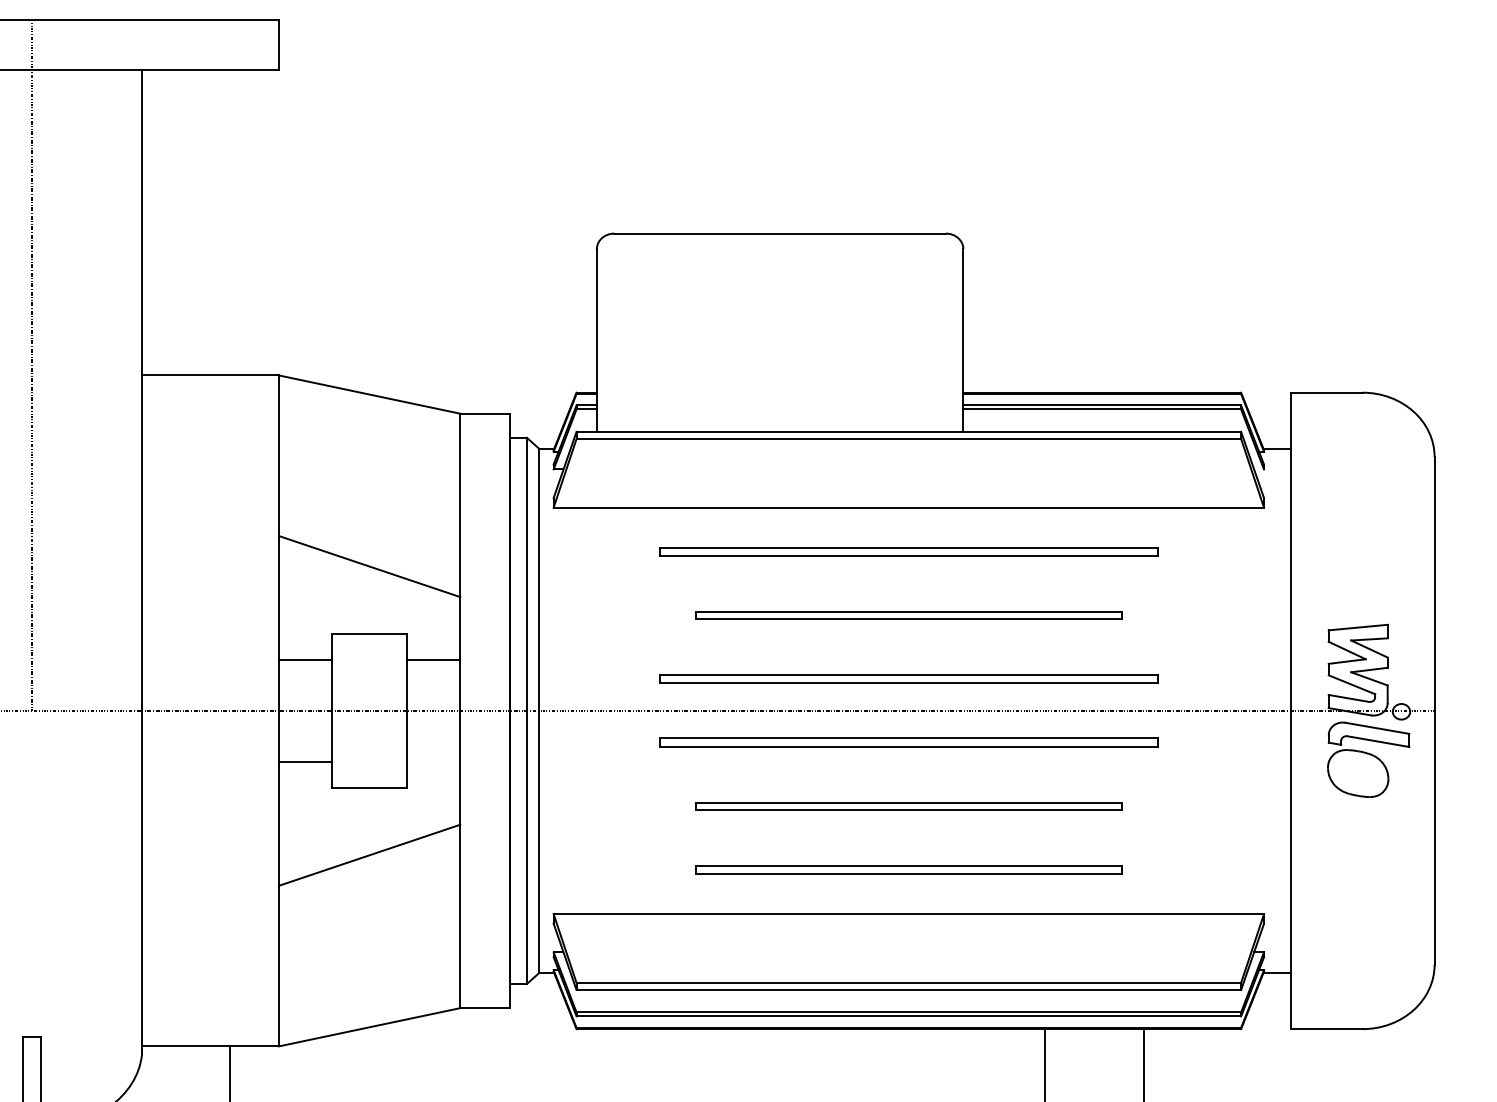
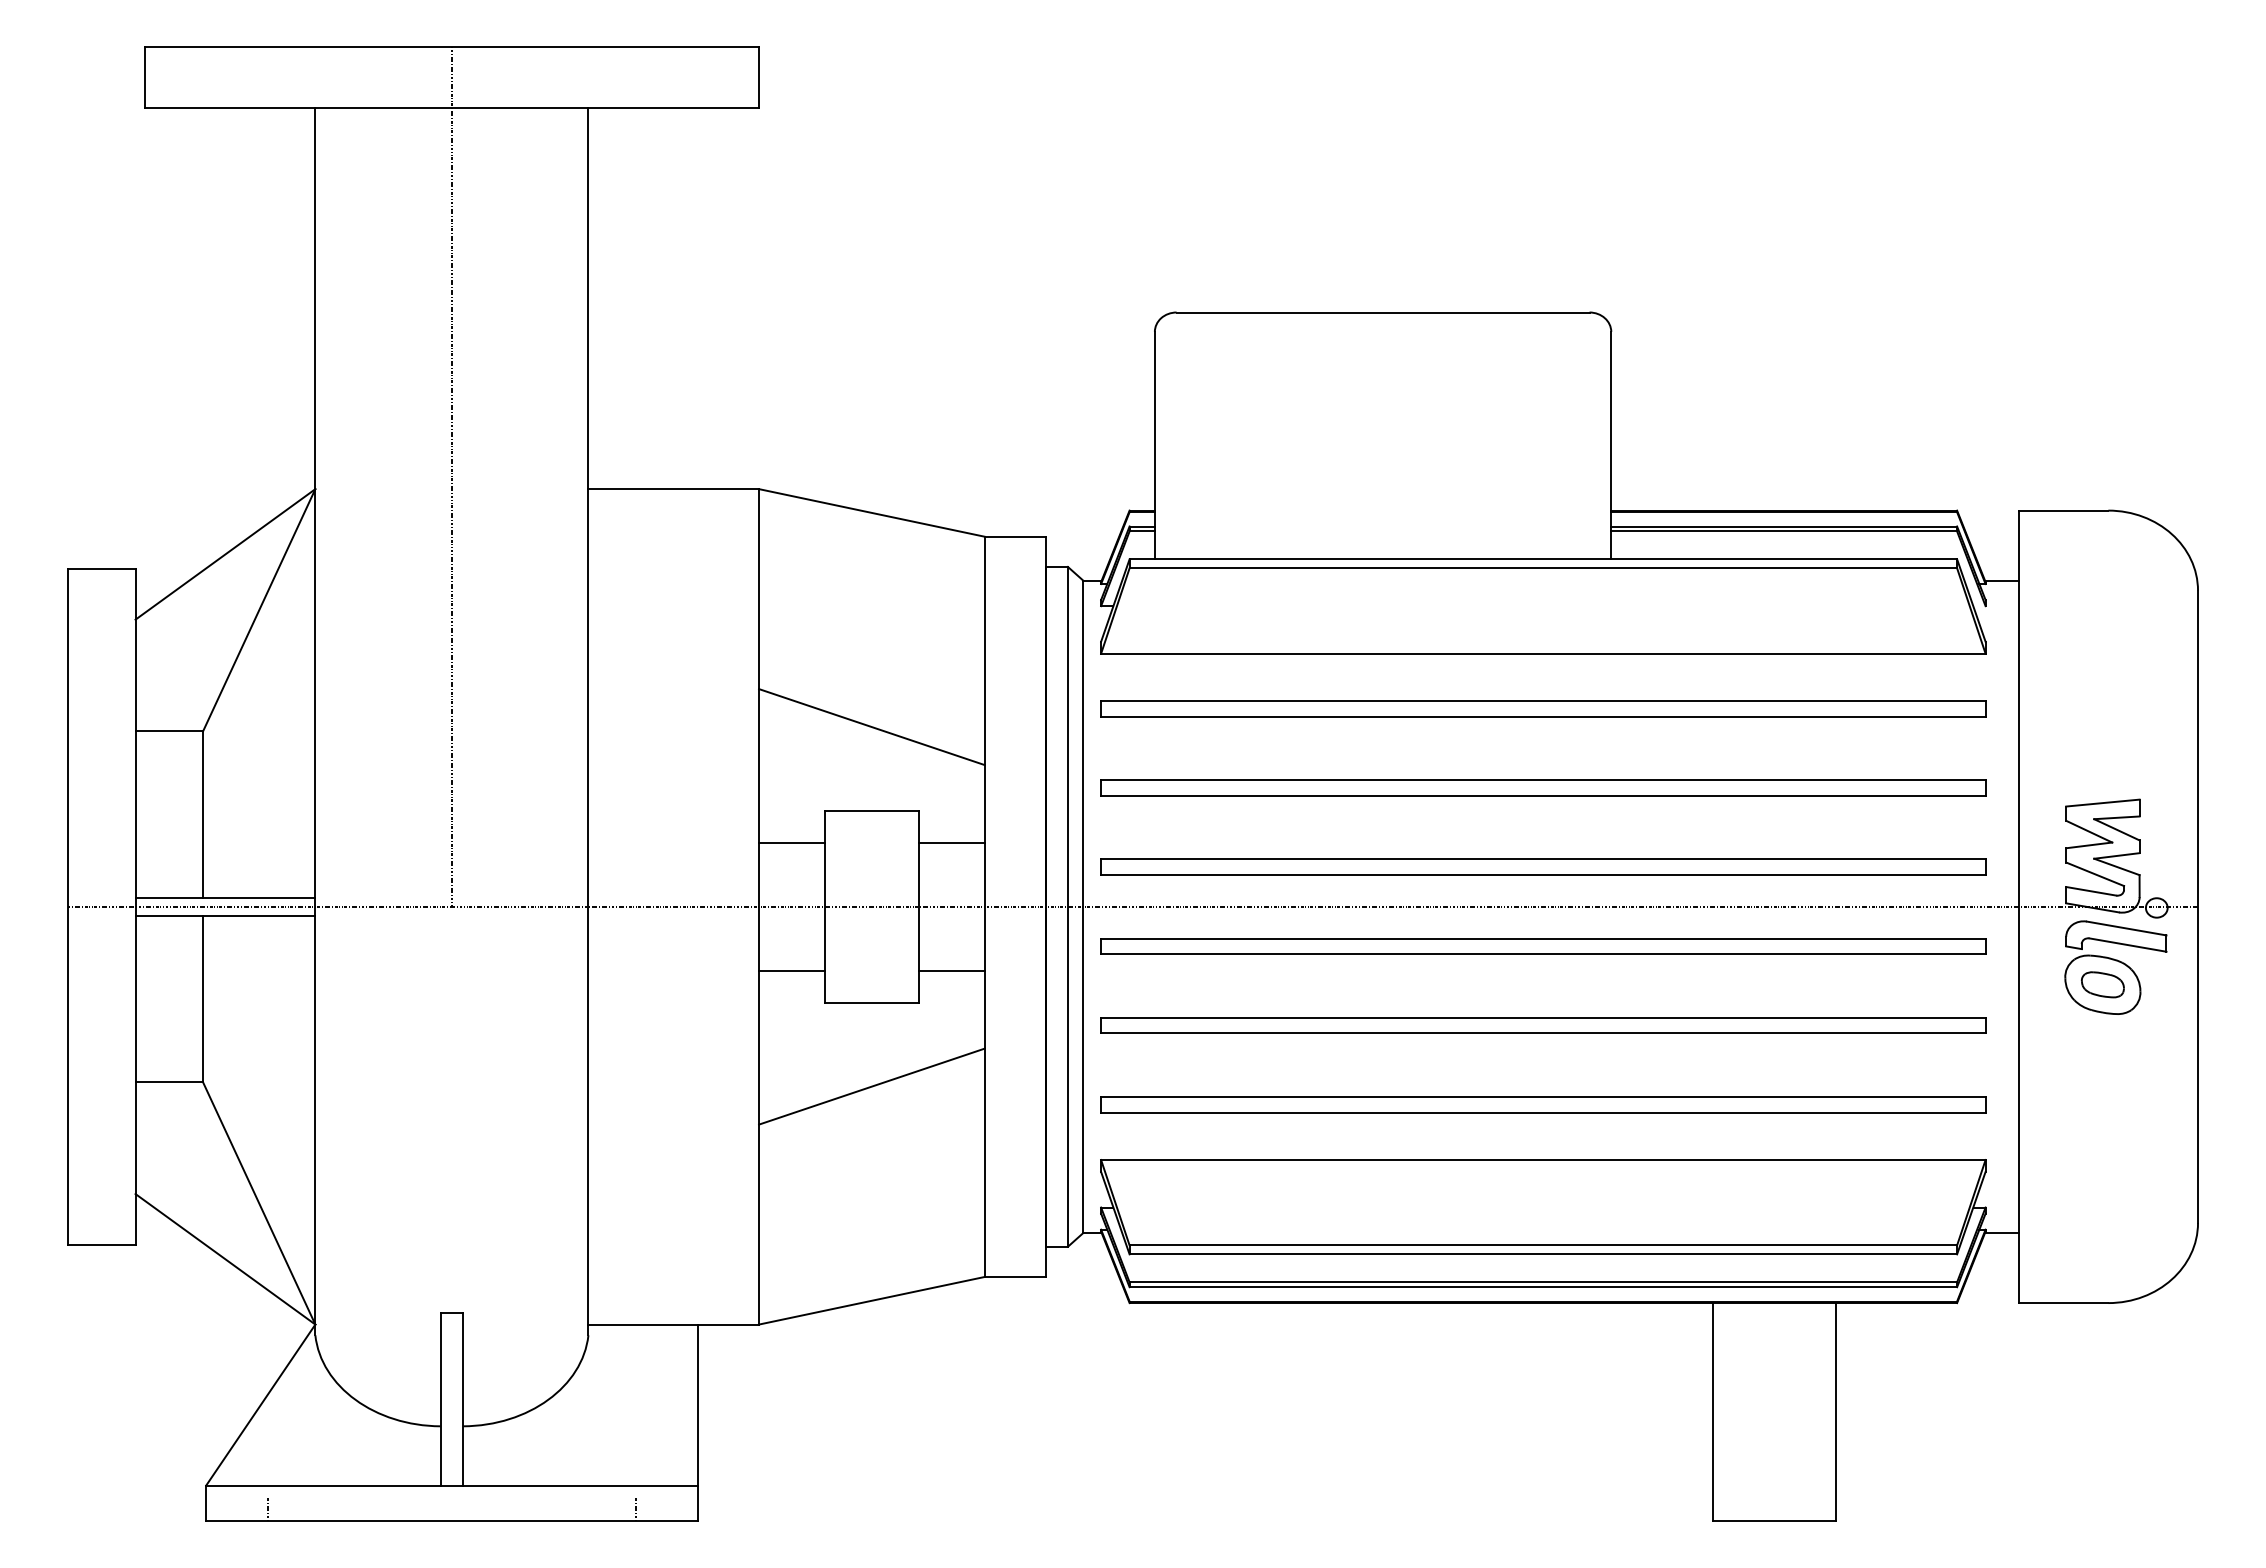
part: (908, 551) -> (1543, 708), size x1.43
part: (908, 615) -> (1543, 787), size x1.67
part: (908, 678) -> (1543, 866), size x1.43
part: (908, 742) -> (1543, 946), size x1.43
line: (433, 762) -> (951, 970), added
part: (1357, 773) -> (2102, 984), added
part: (908, 806) -> (1543, 1025), size x1.67
part: (908, 869) -> (1543, 1104), size x1.67

